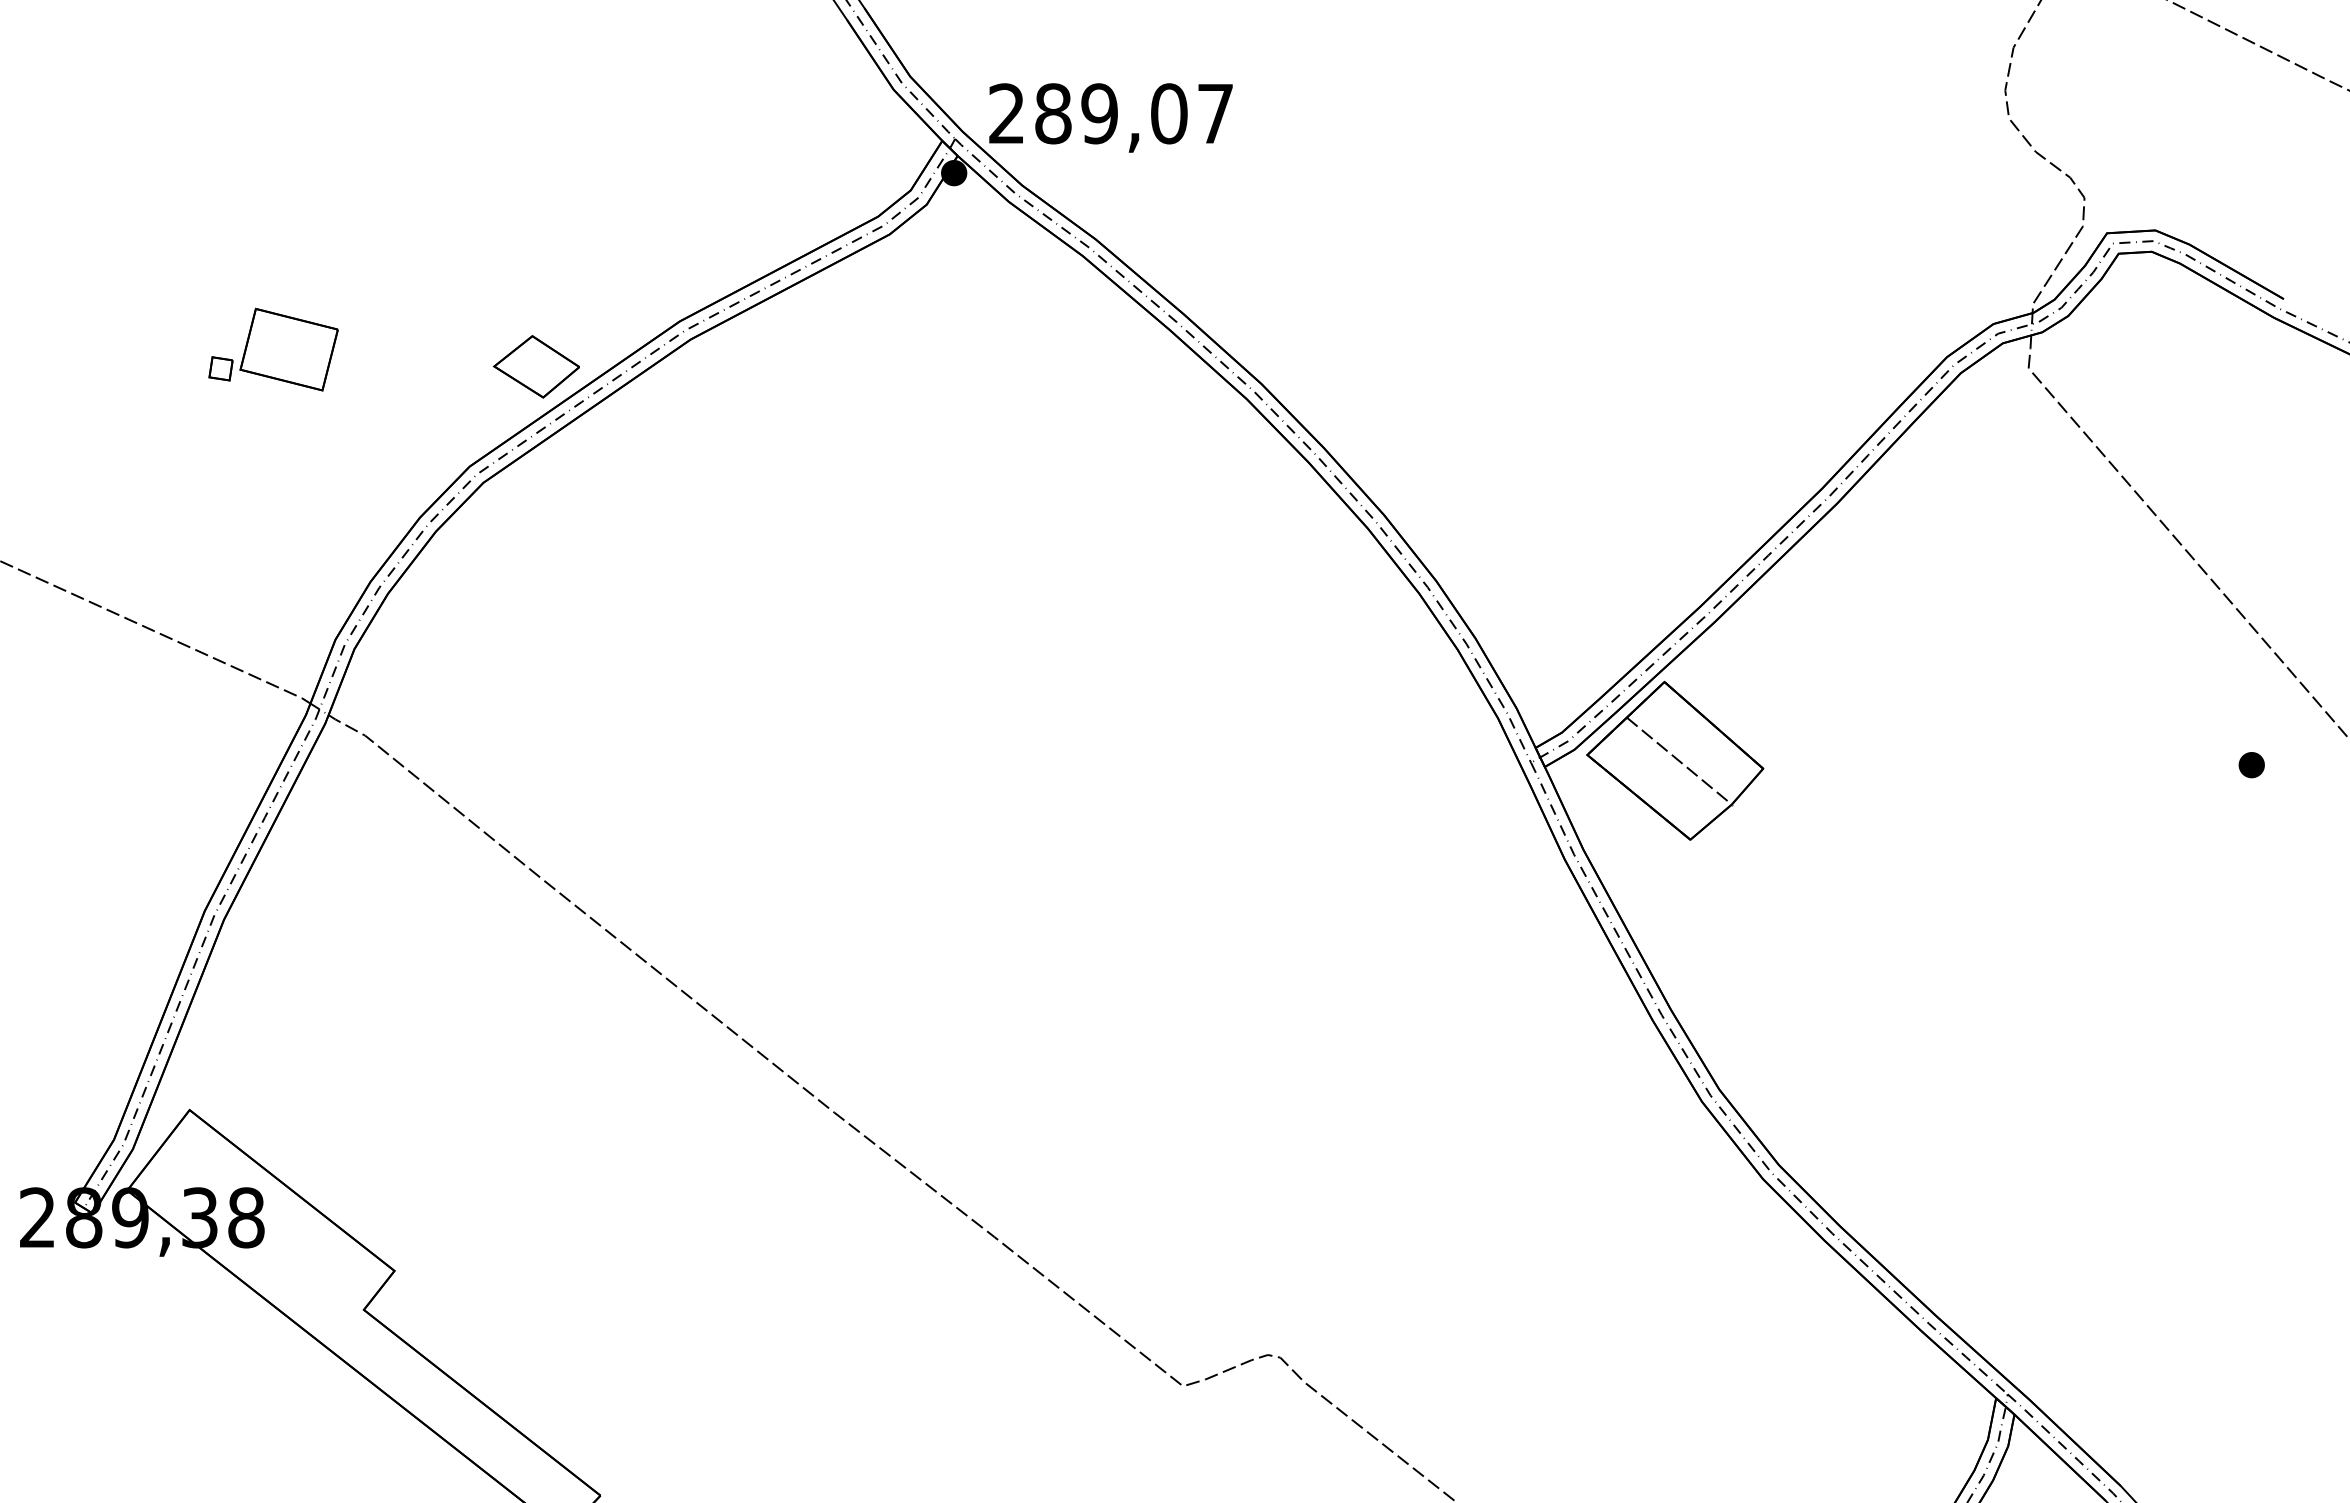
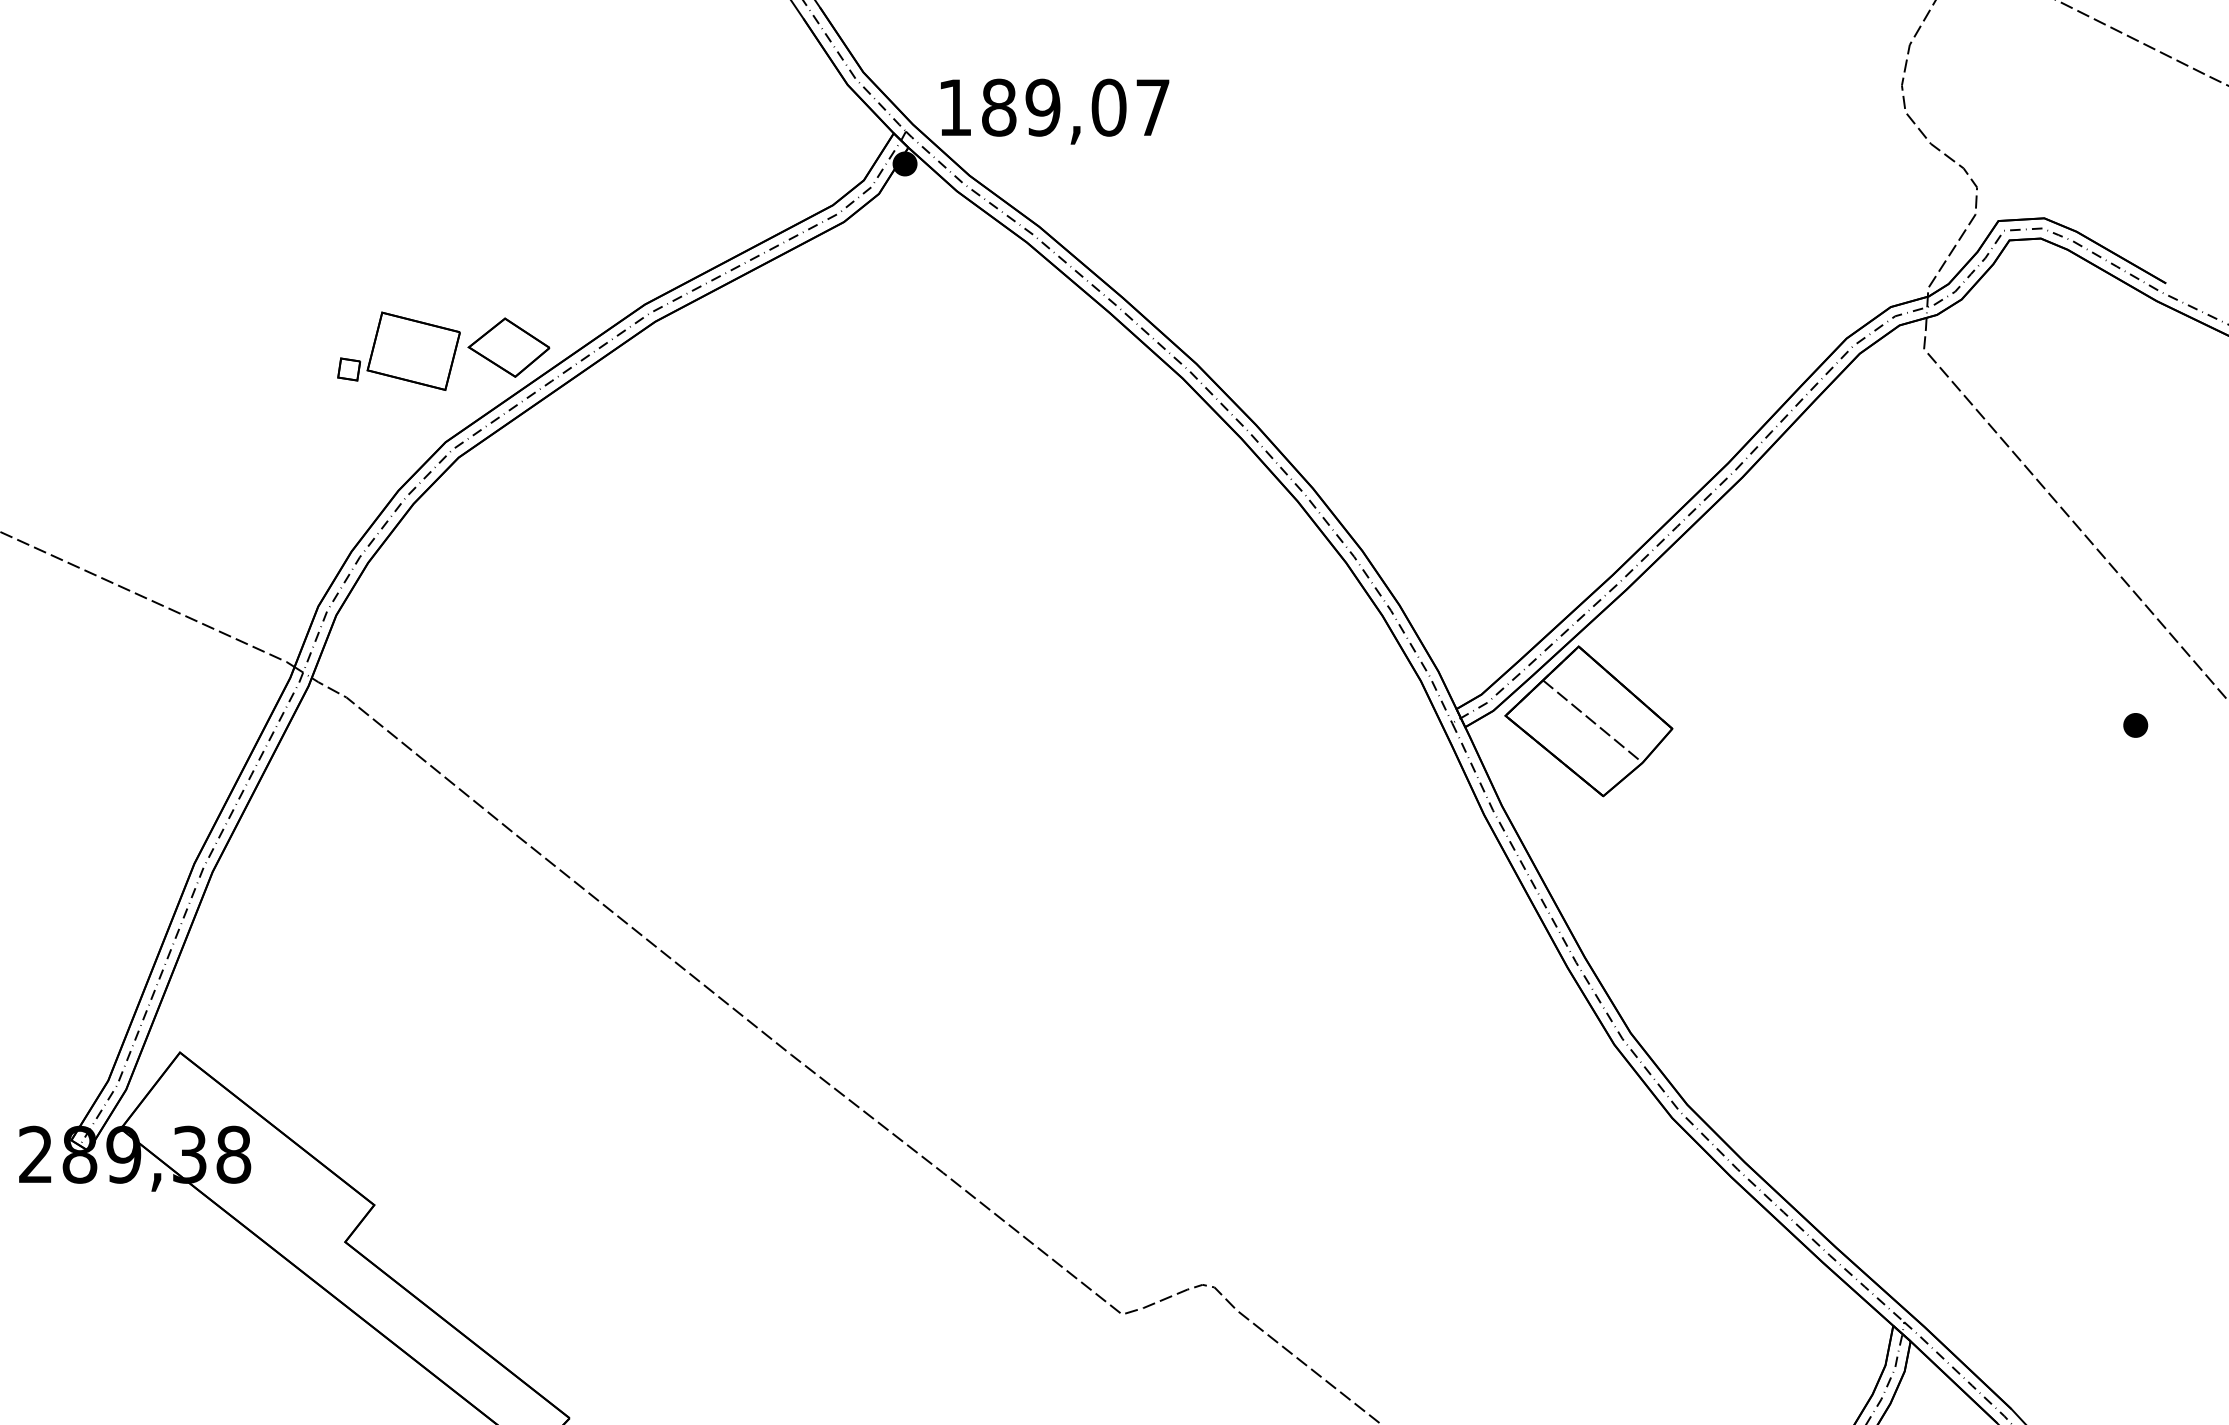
text: (1006, 113) -> (954, 107), 289,07 -> 189,07
part: (273, 349) -> (398, 351), moved

